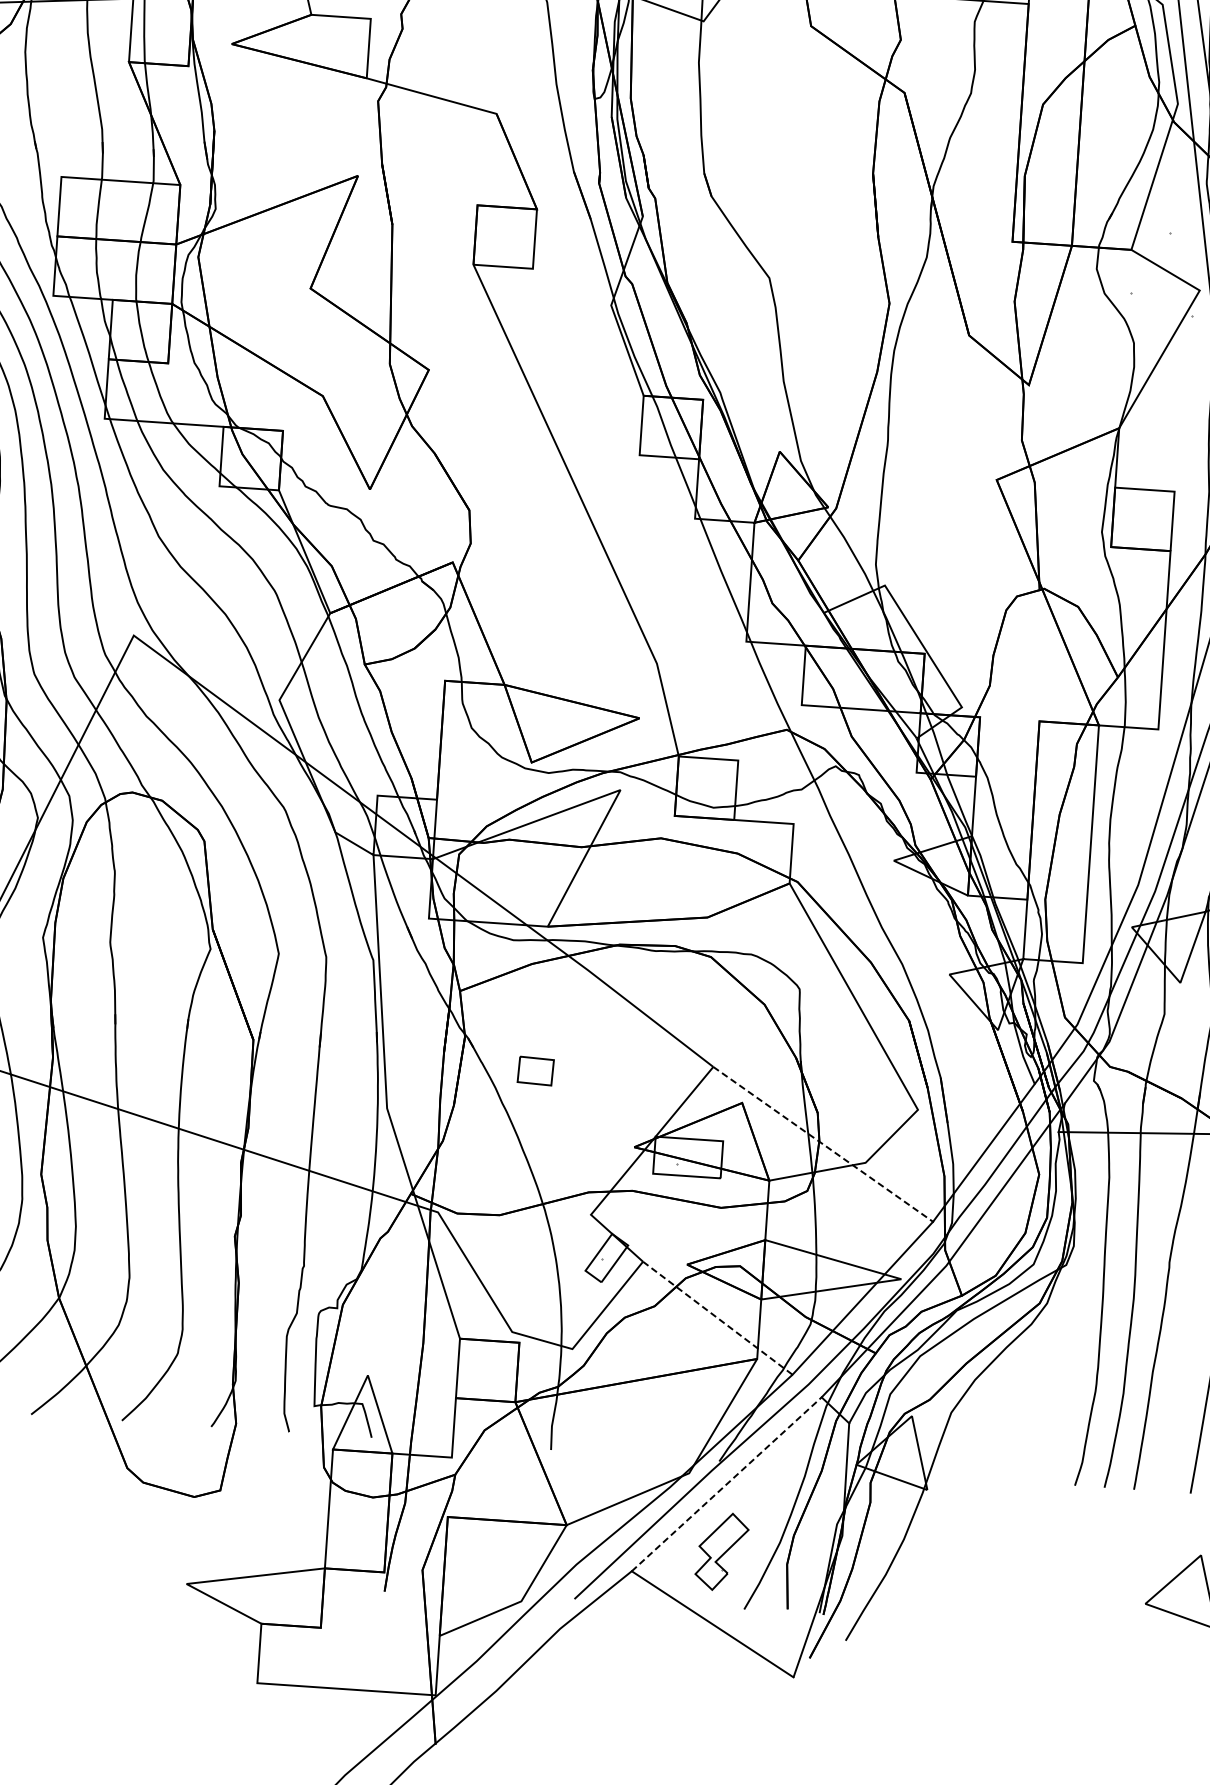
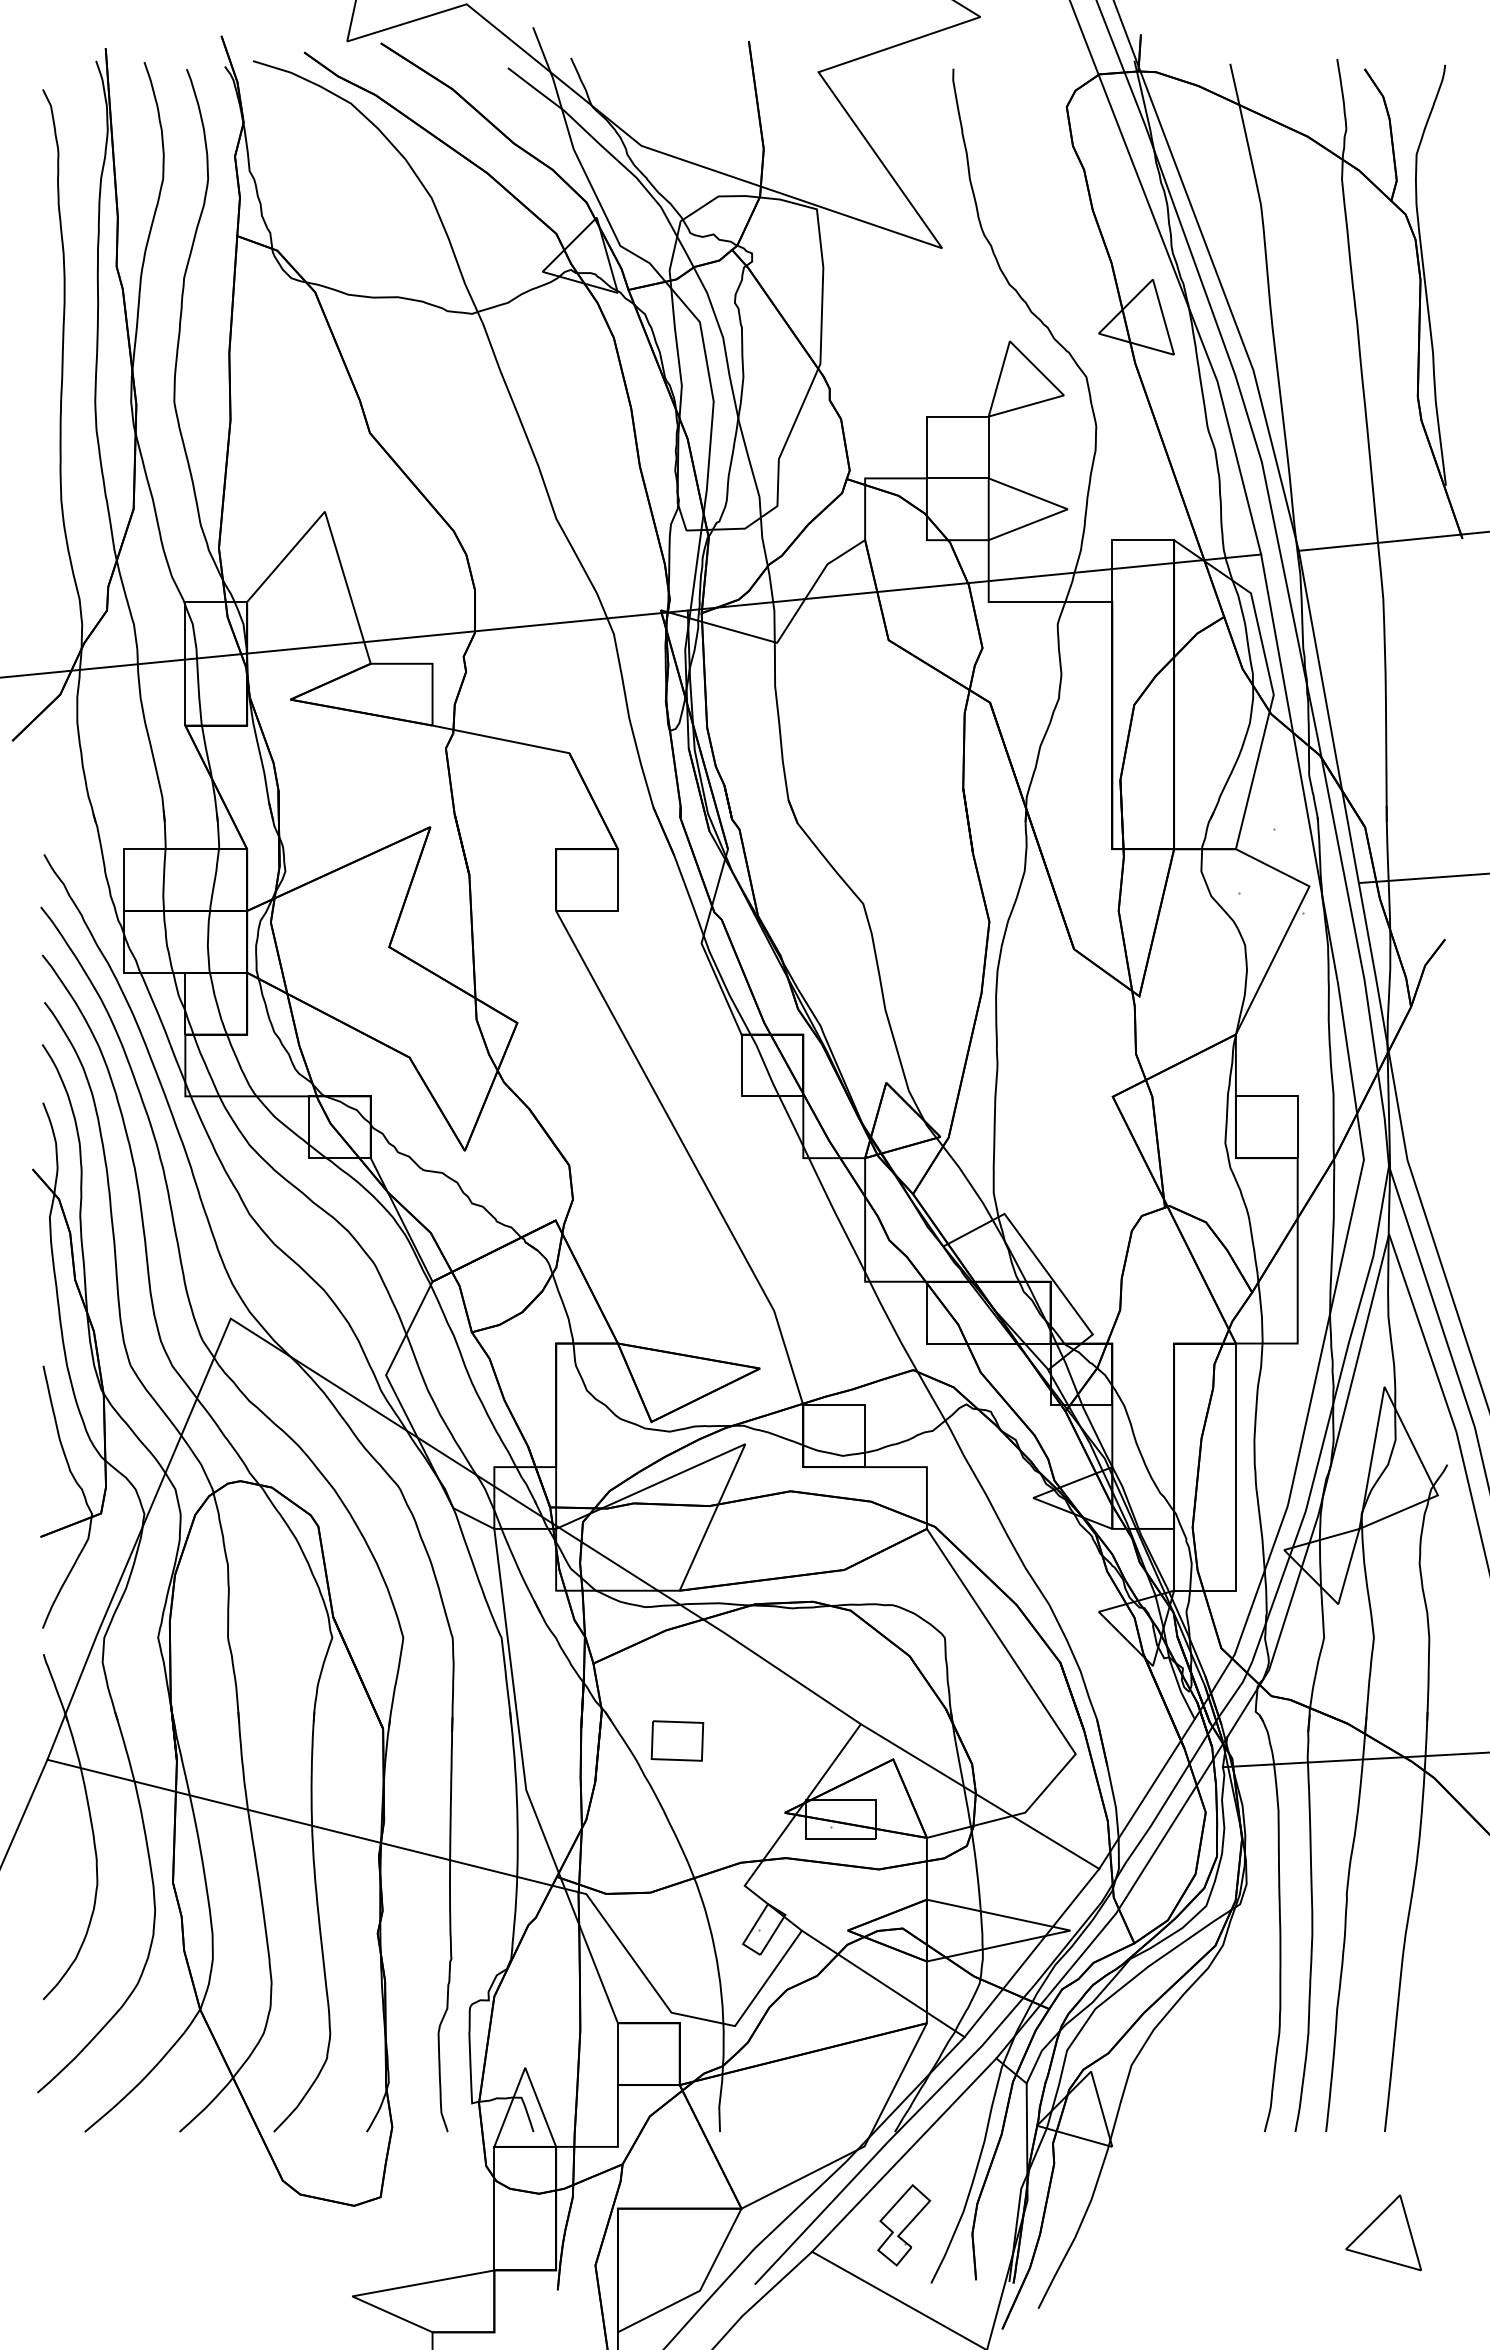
part: (535, 1070) -> (677, 1740), size x1.43
line: (823, 1144) -> (980, 1796), dashed -> solid
line: (717, 1318) -> (883, 1984), dashed -> solid
line: (726, 1484) -> (904, 2155), dashed -> solid

